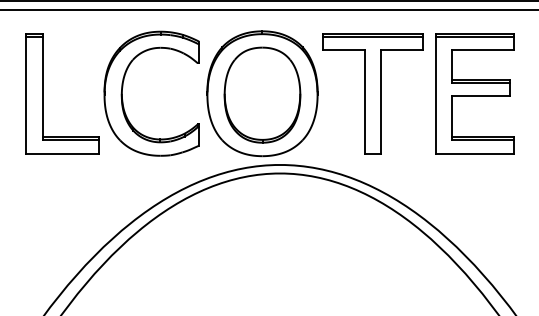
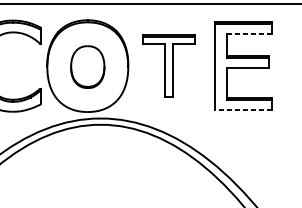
line: (483, 50) -> (250, 34), solid -> dashed
part: (372, 93) -> (168, 65), size x0.7
part: (262, 94) -> (87, 66), size x0.6
line: (474, 153) -> (243, 110), solid -> dashed

